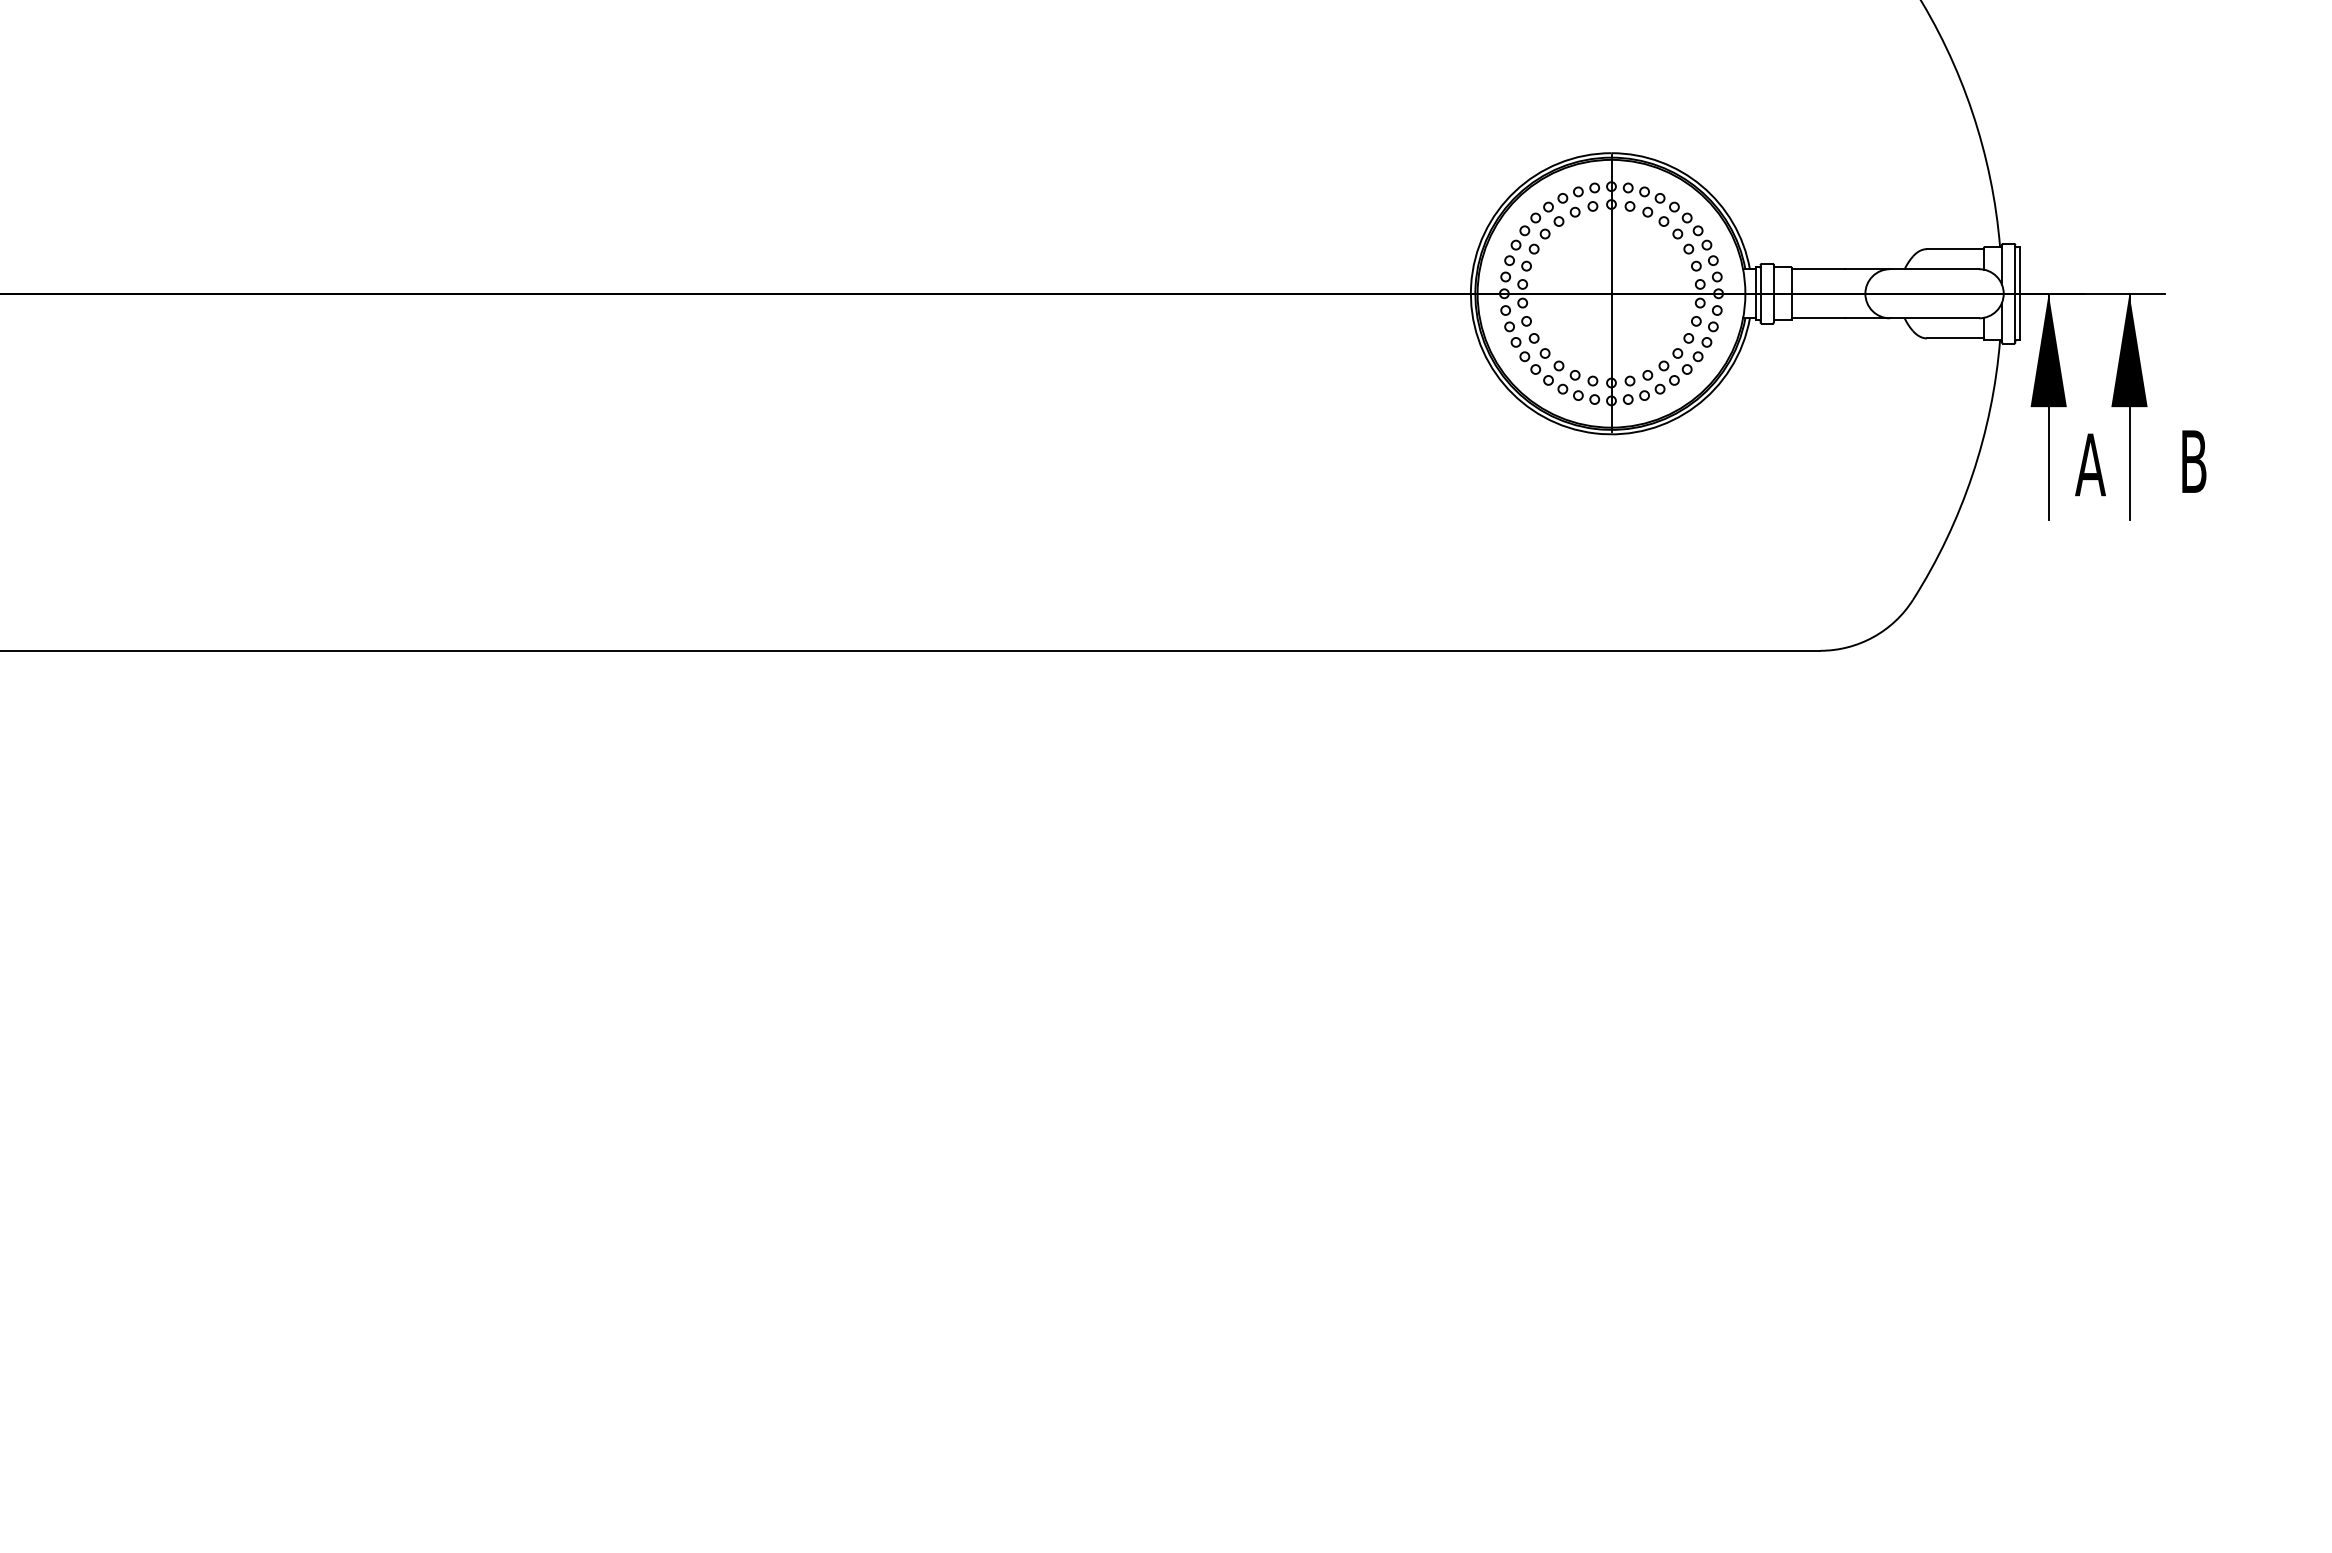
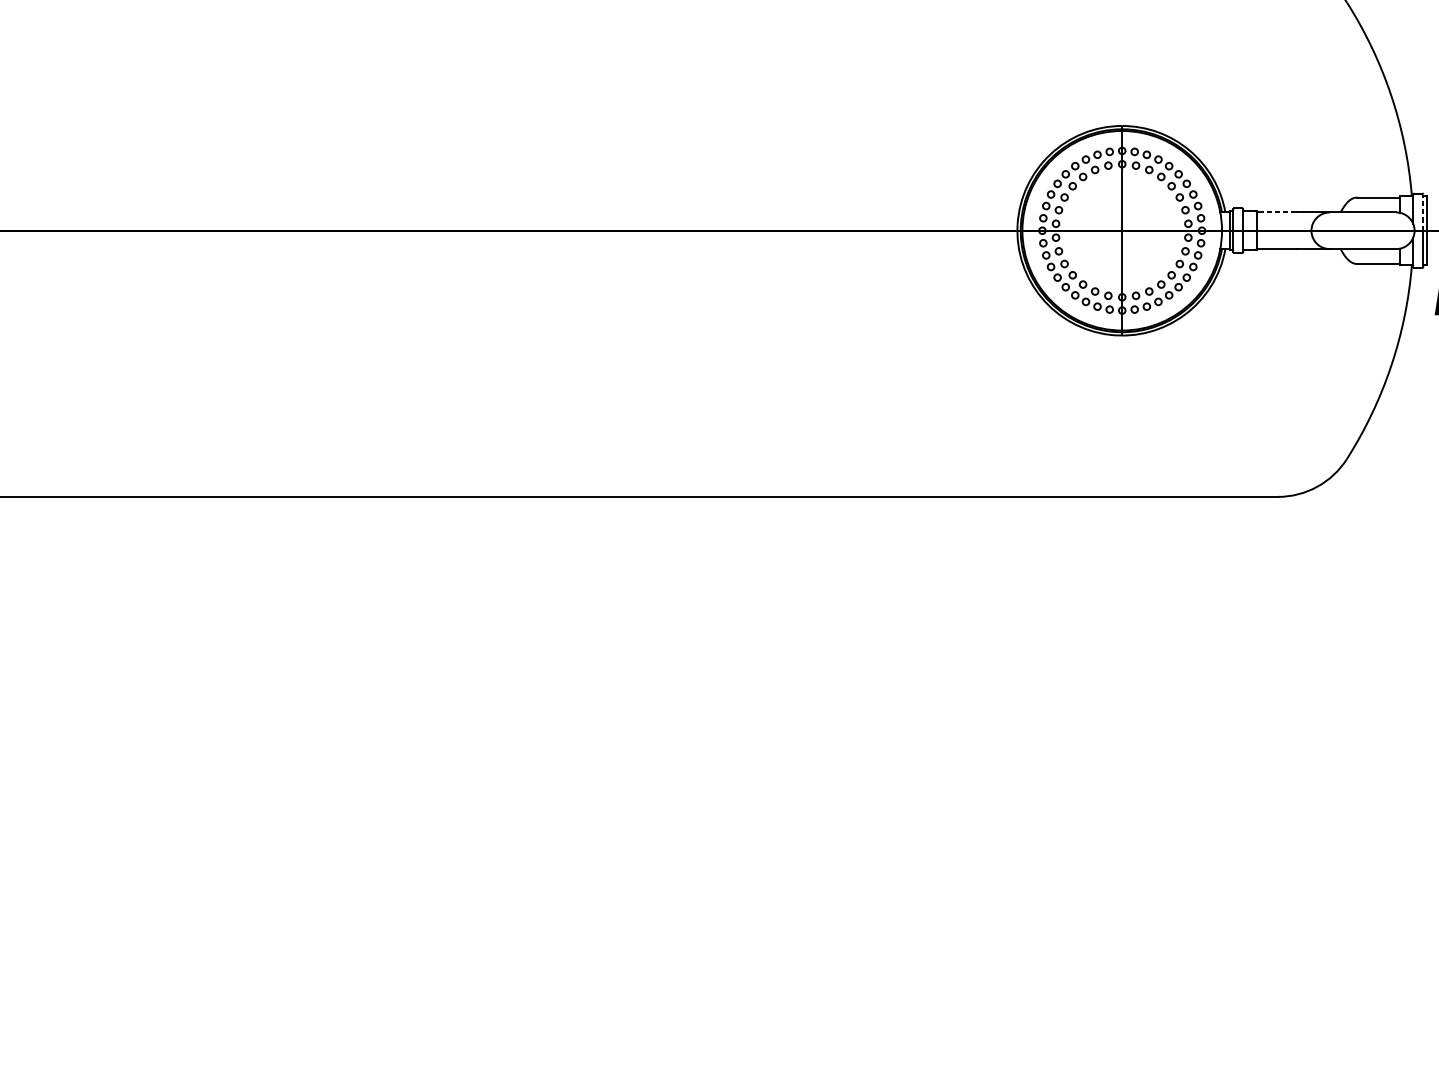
line: (2015, 268) -> (1423, 211), solid -> dashed
line: (1818, 269) -> (1276, 212), solid -> dashed

